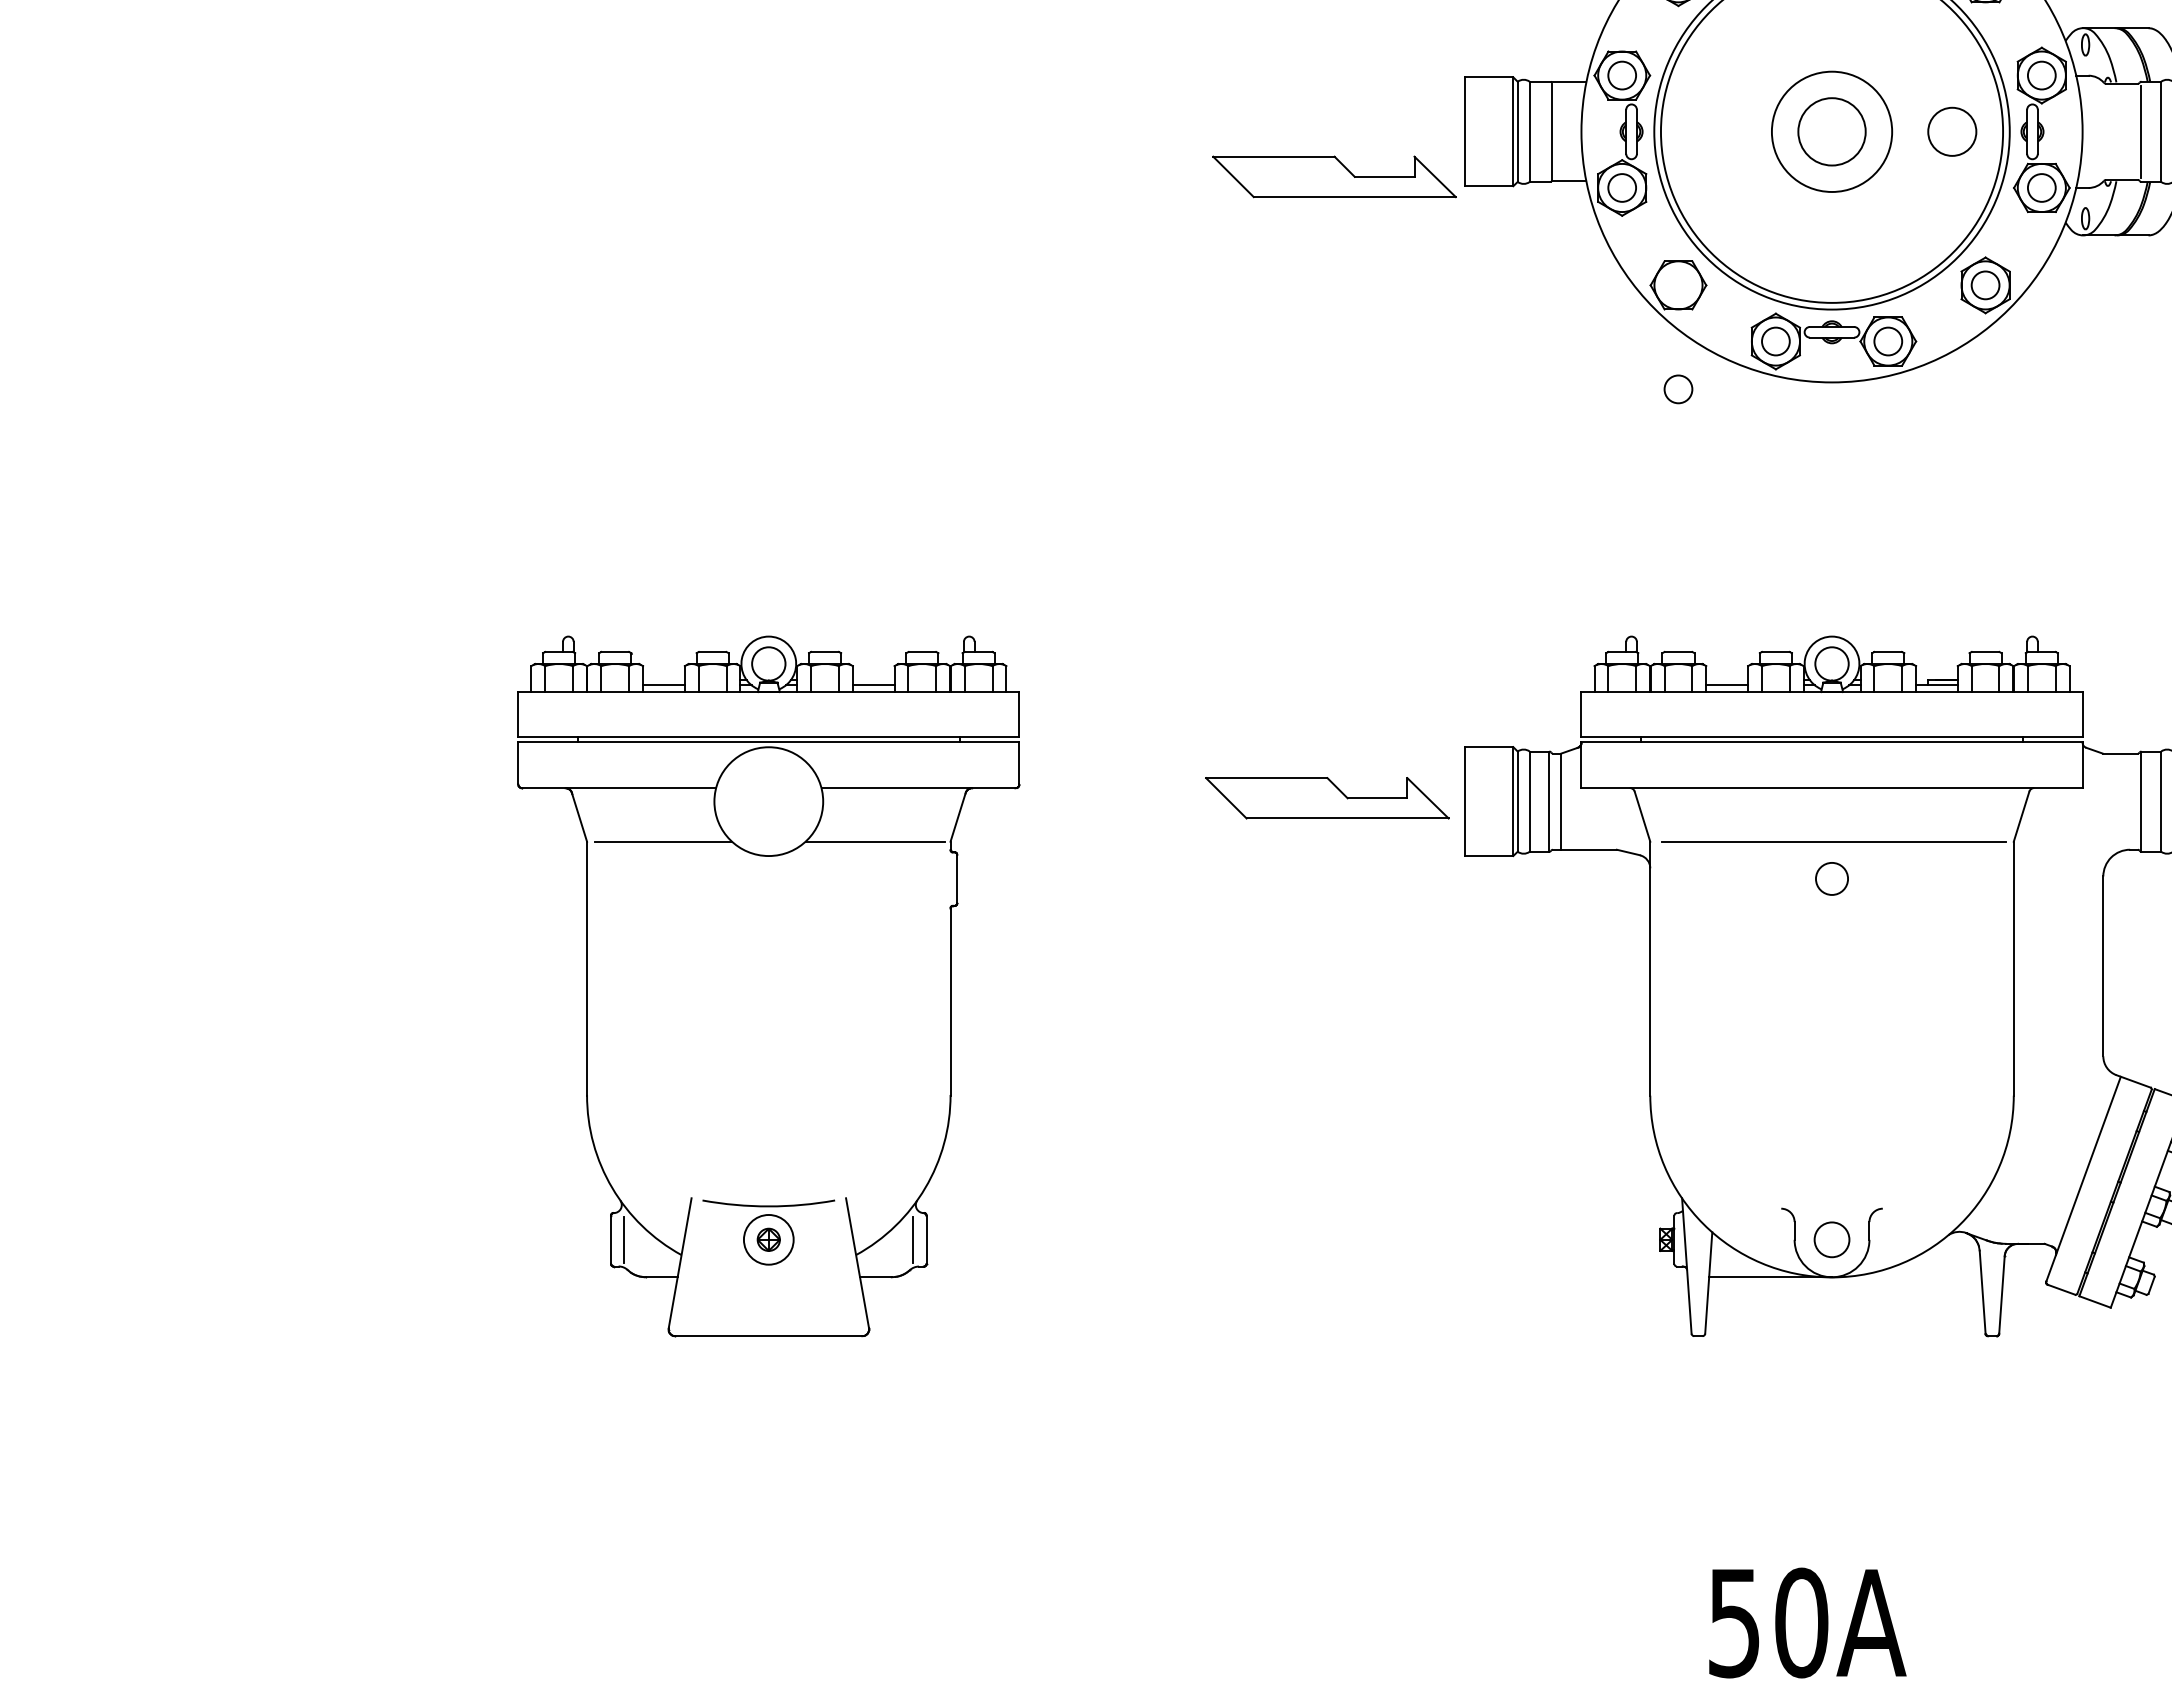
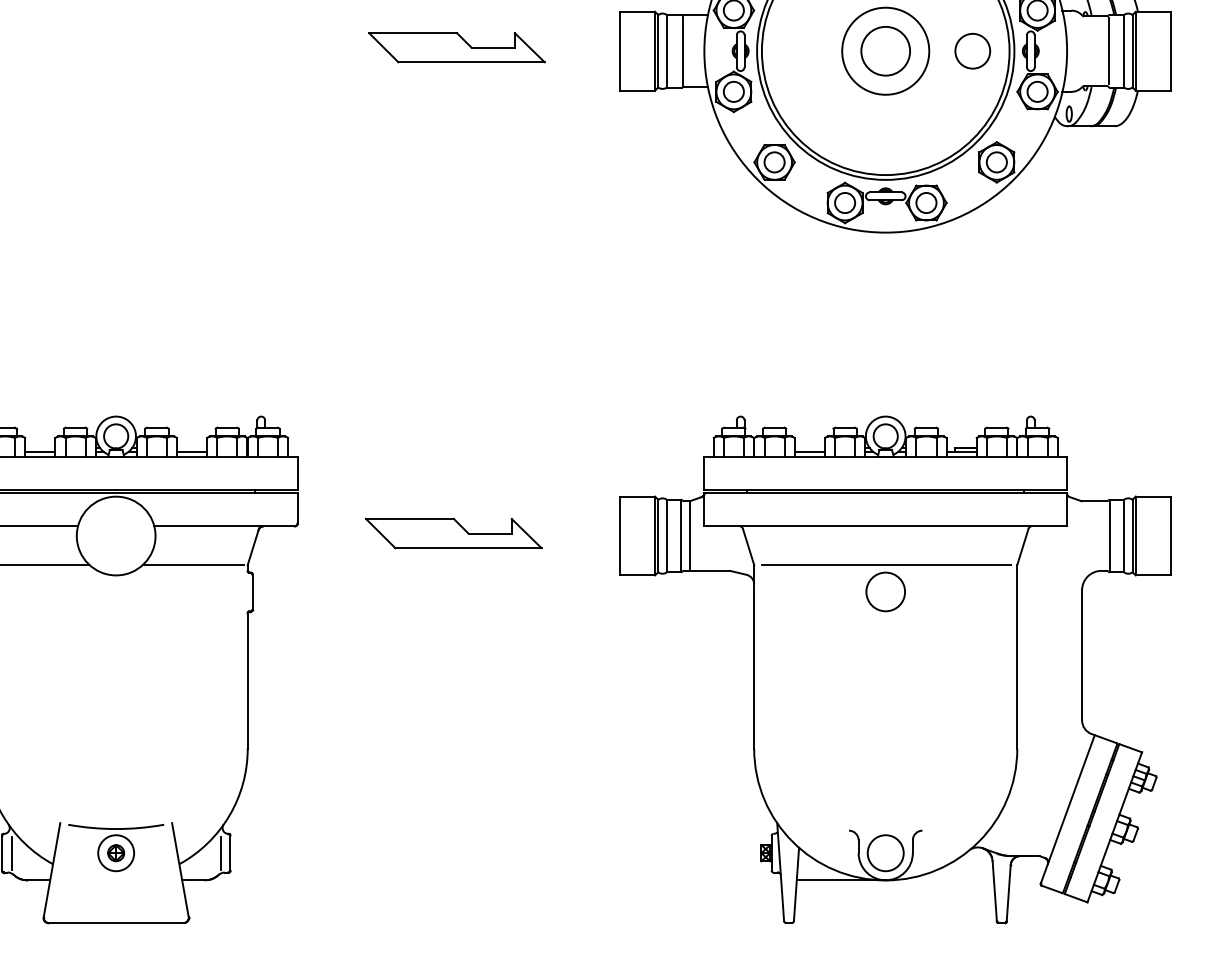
part: (1334, 176) -> (456, 47), moved
circle: (1678, 389) -> (774, 162), moved
part: (1327, 798) -> (453, 533), moved
circle: (1831, 878) -> (885, 591), size x1.67
circle: (1831, 1239) -> (885, 852), size x1.43

